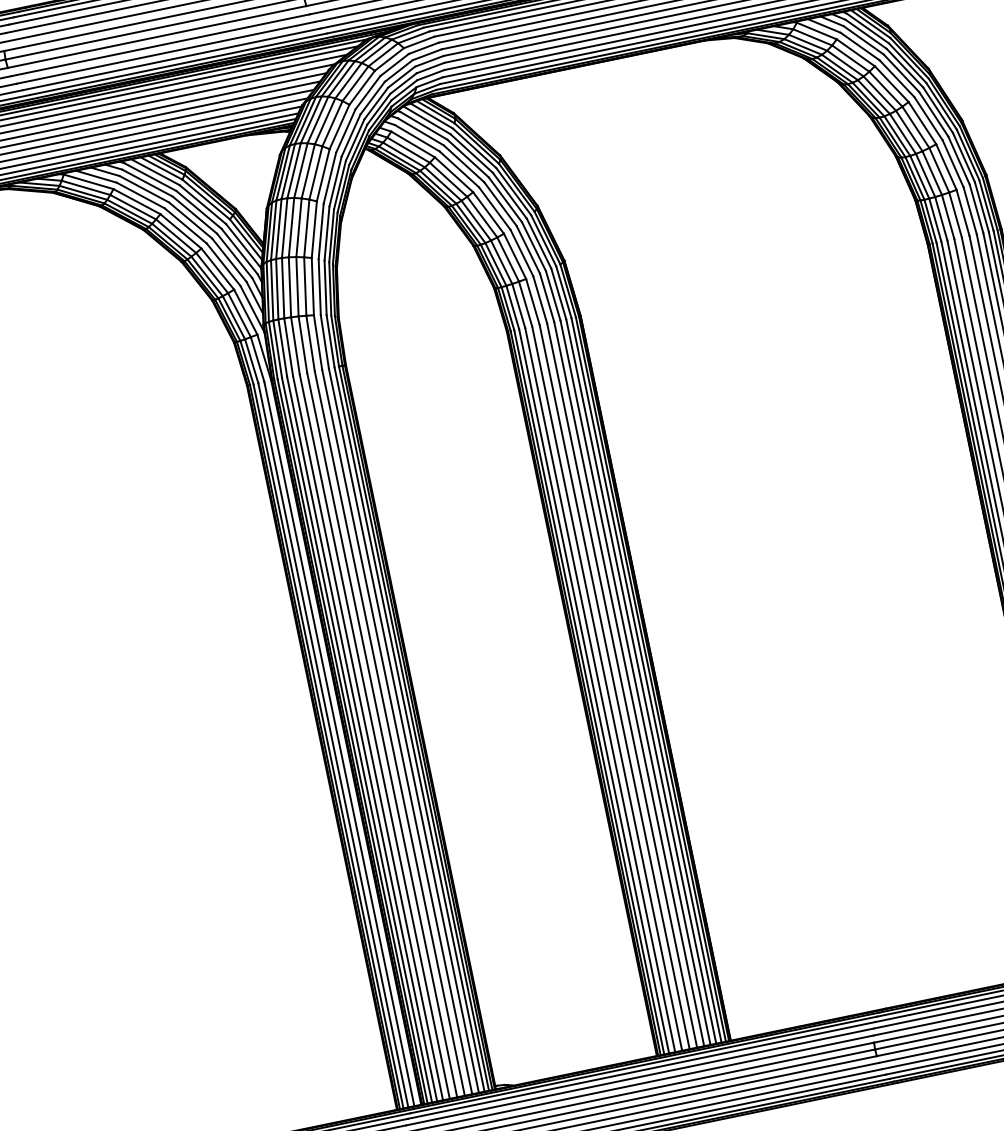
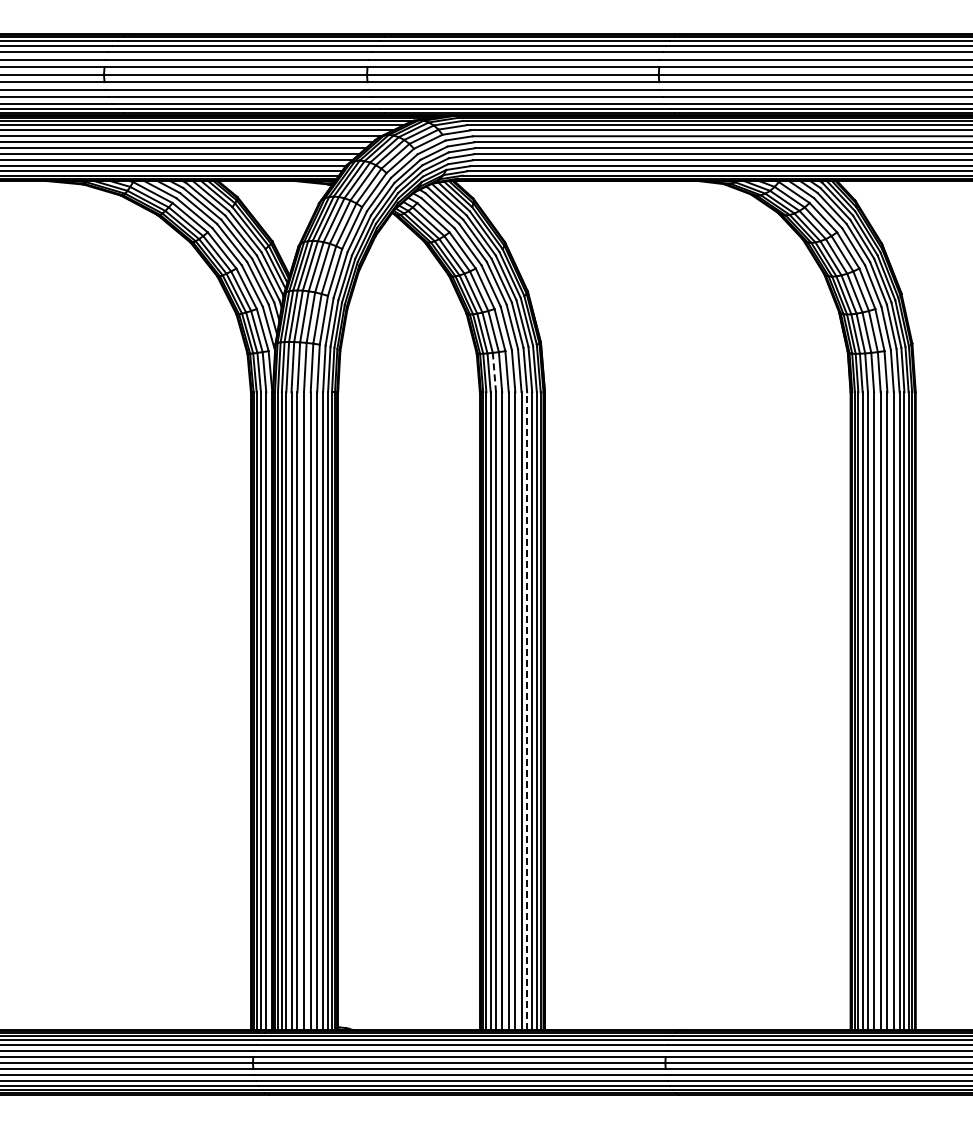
line: (518, 305) -> (494, 372), solid -> dashed
line: (635, 682) -> (527, 711), solid -> dashed

